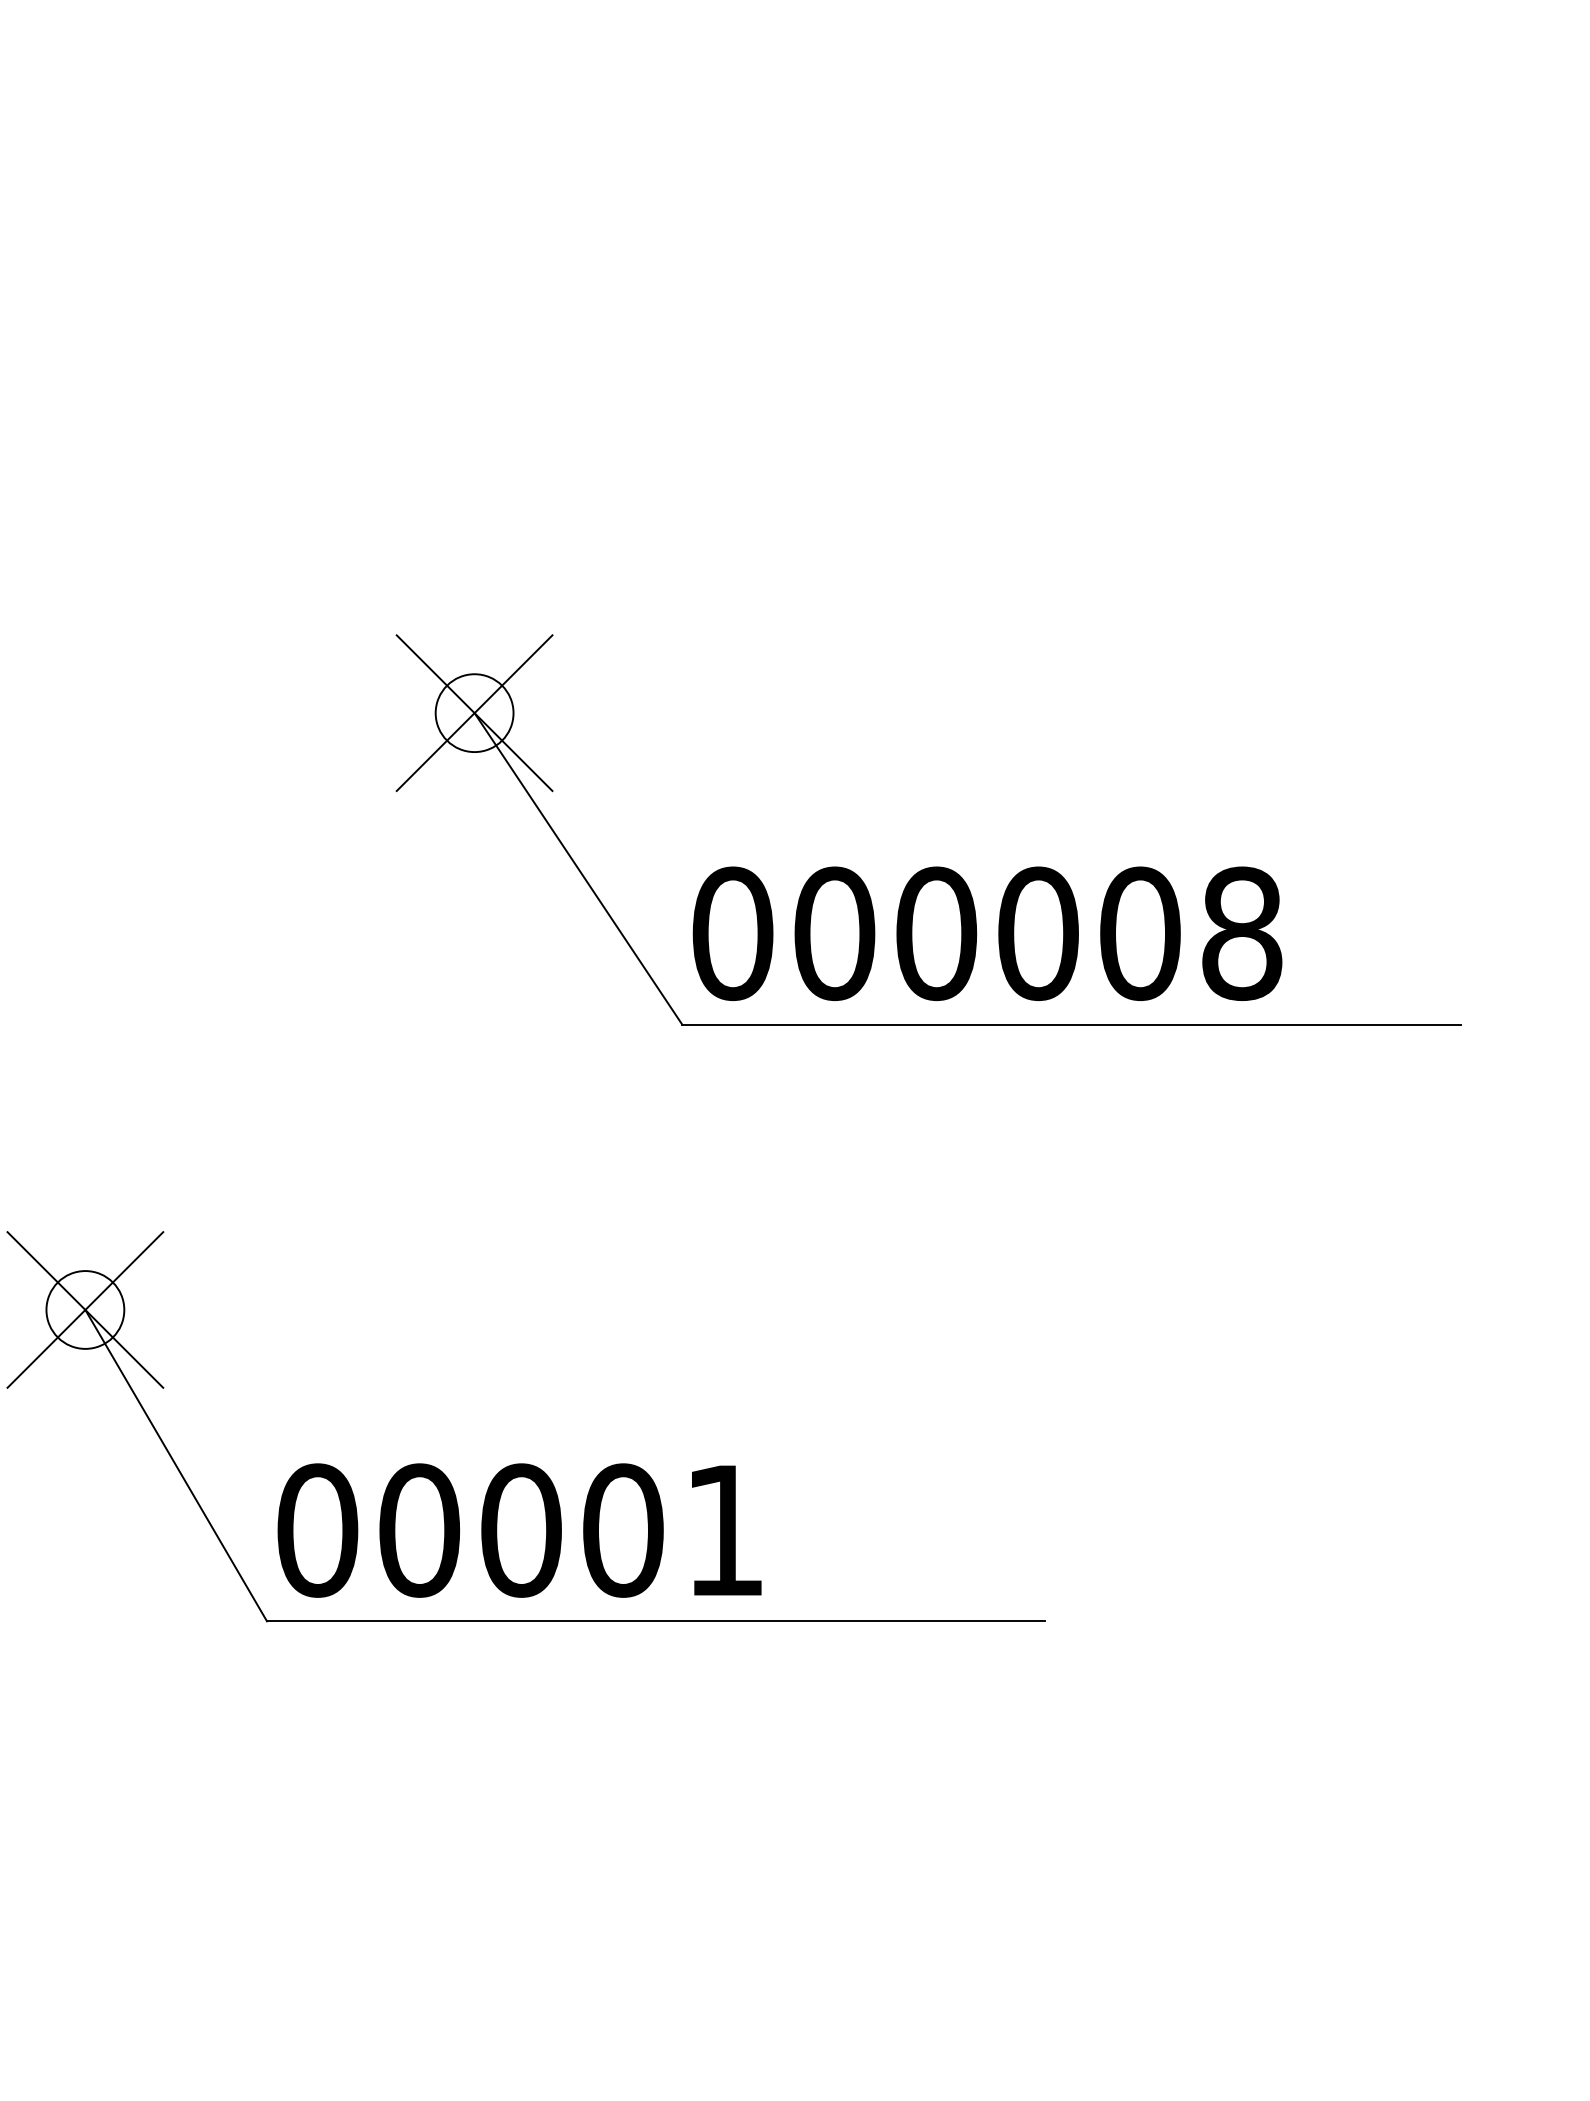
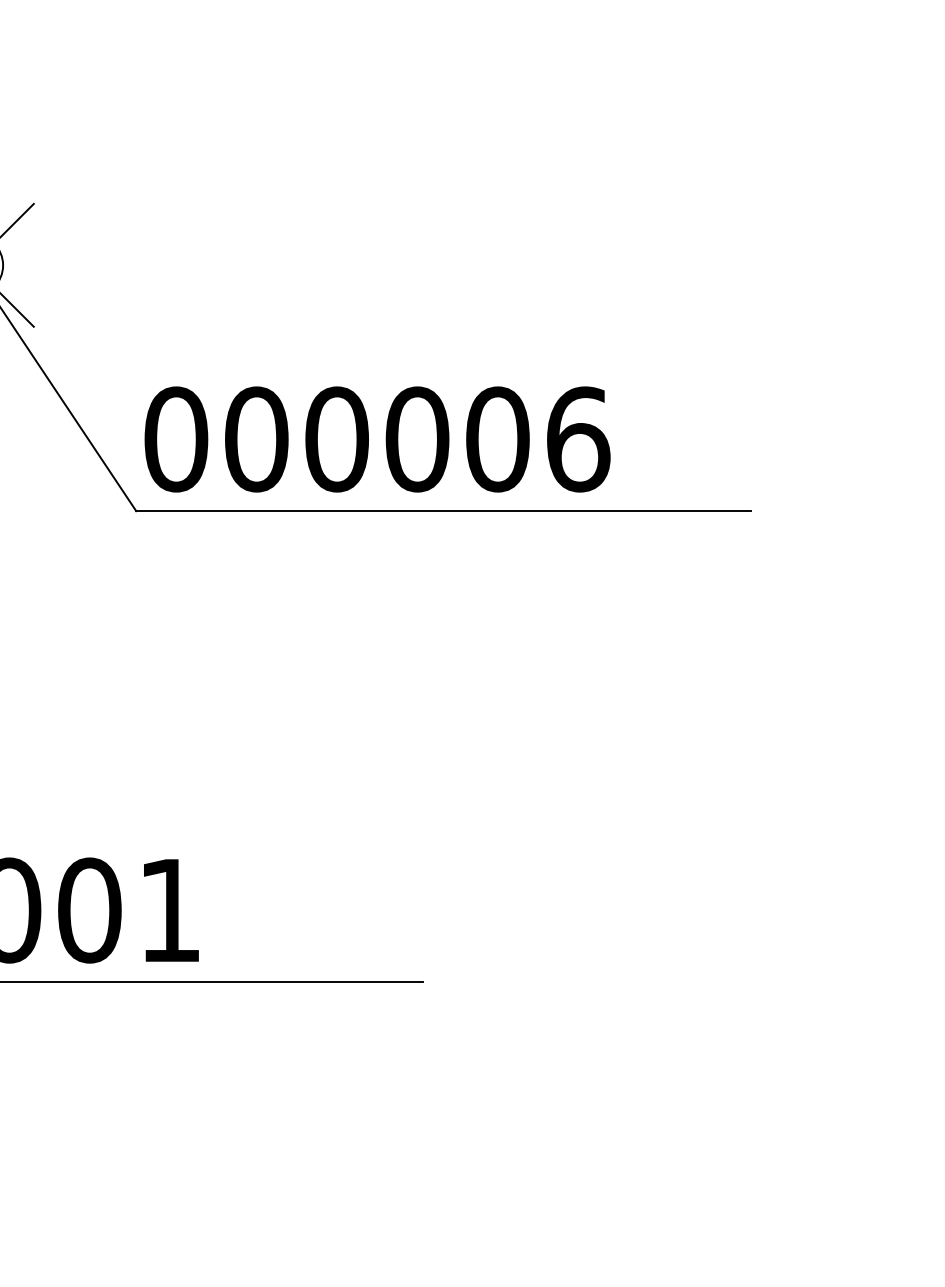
text: (1242, 933) -> (578, 439), 000008 -> 000006

